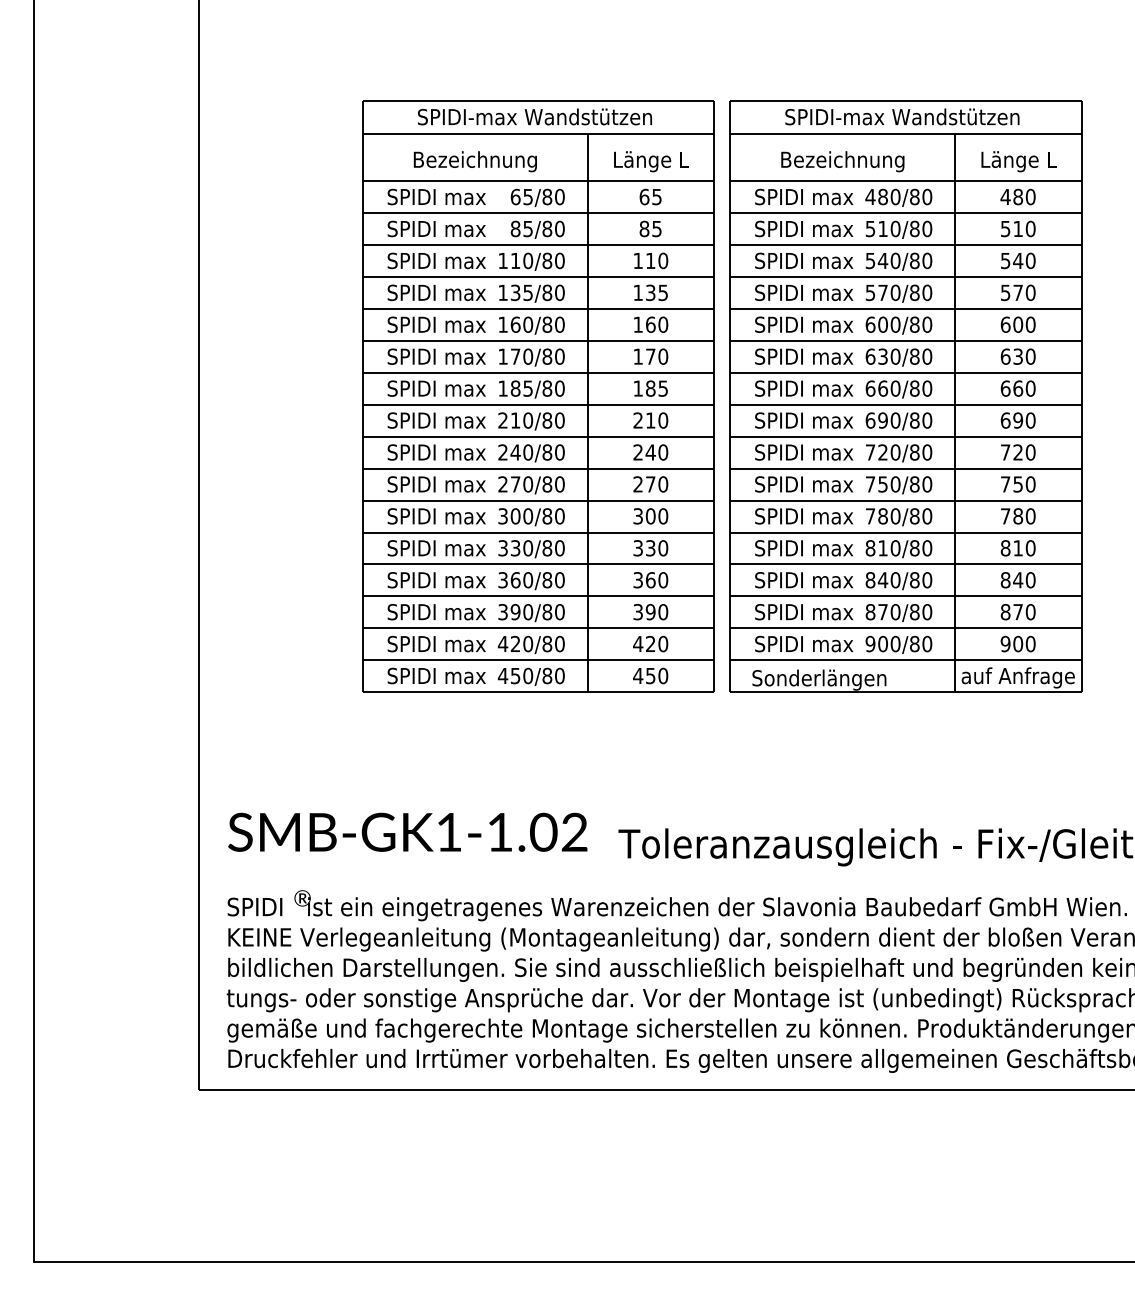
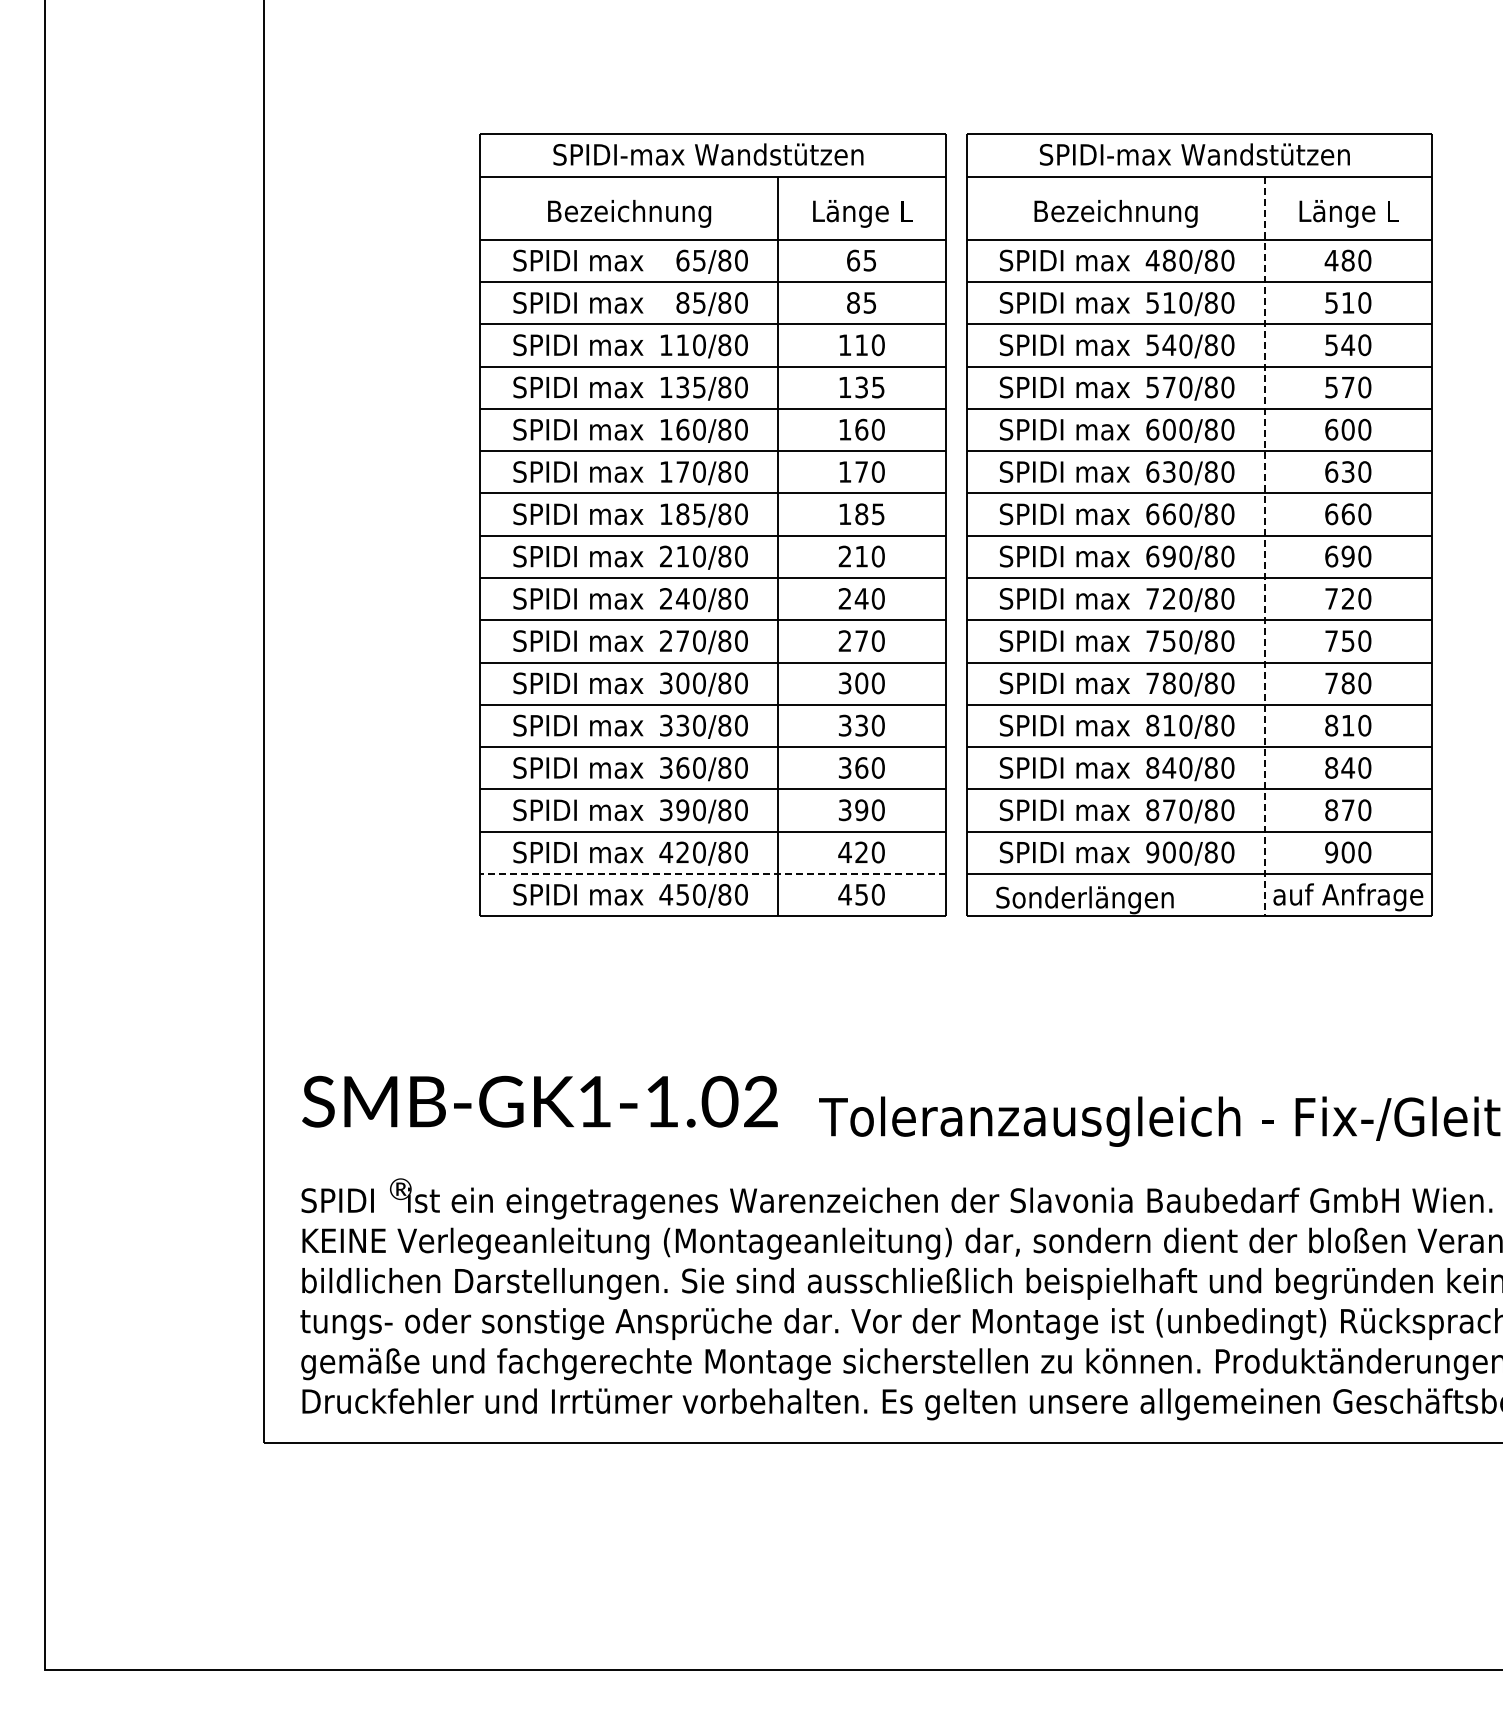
line: (954, 412) -> (1264, 546), solid -> dashed
line: (538, 659) -> (712, 873), solid -> dashed

